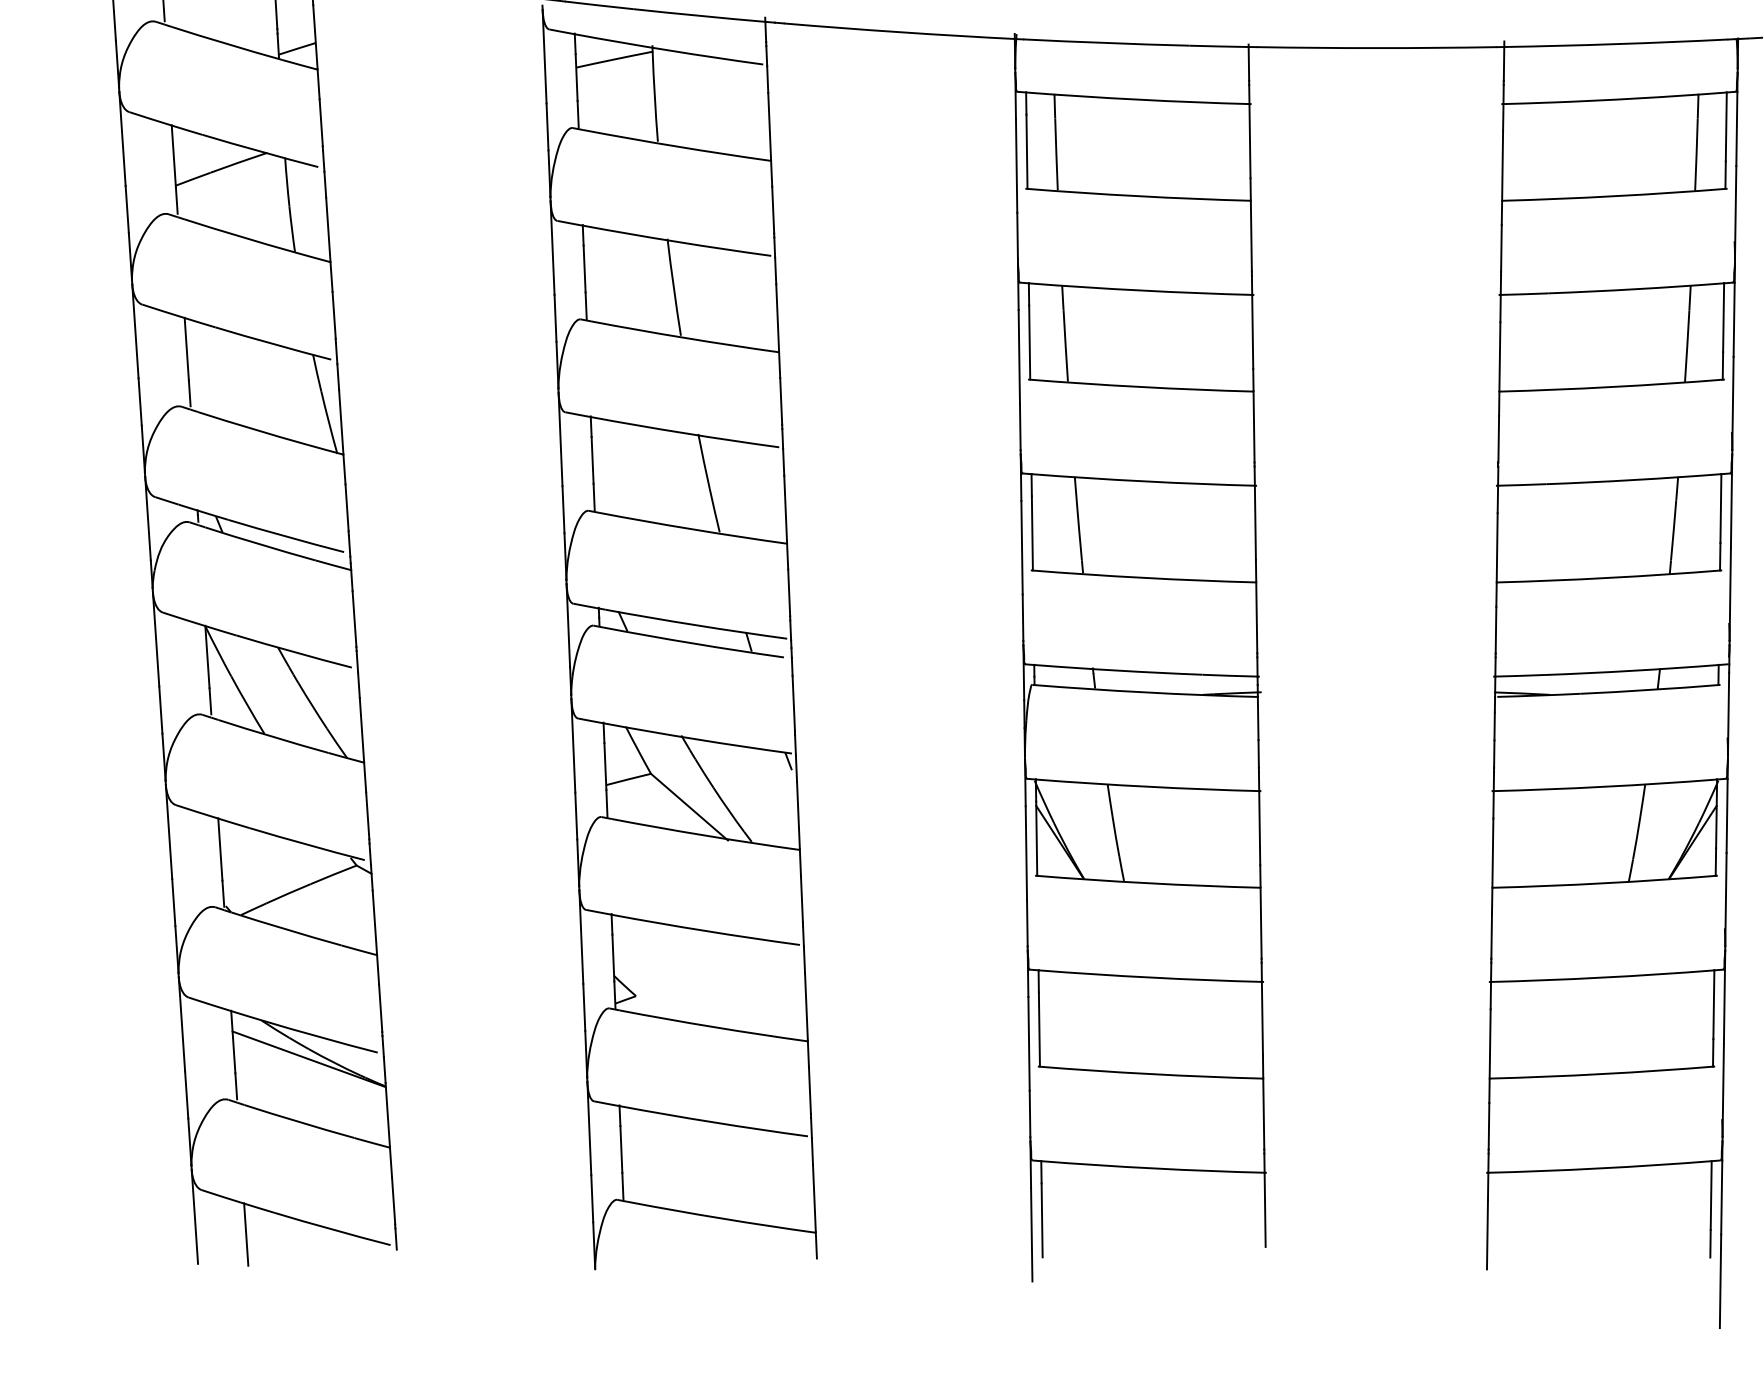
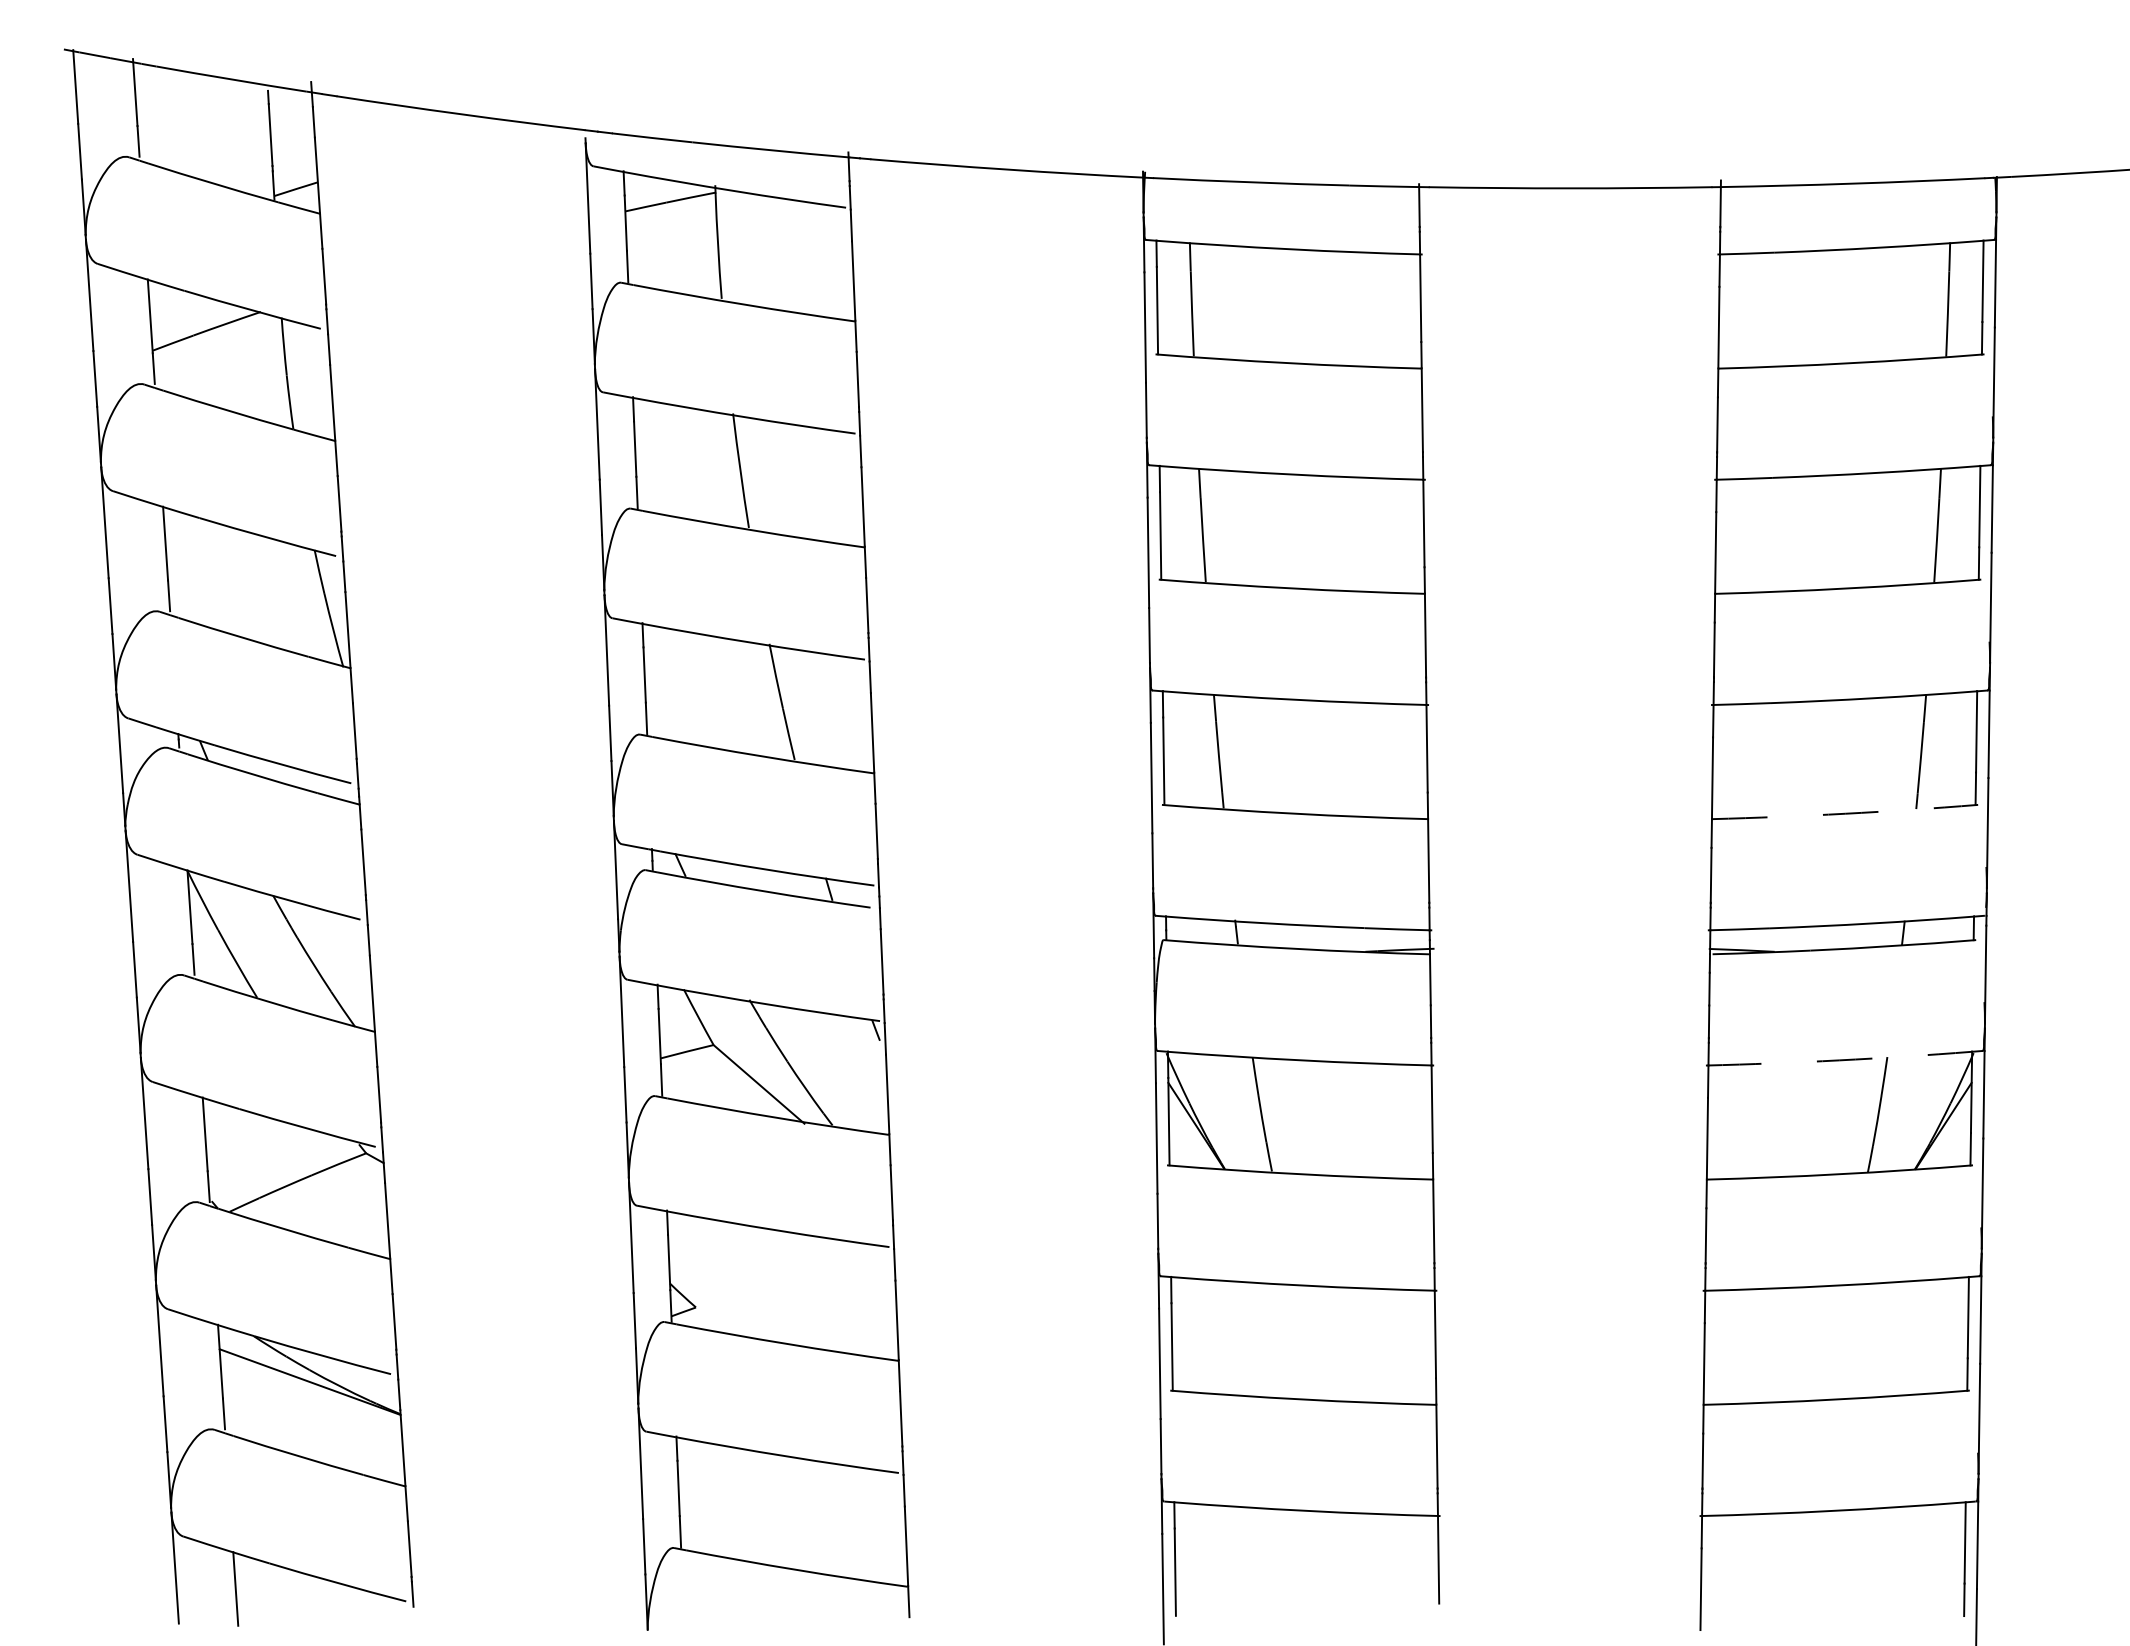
arc: (1609, 577) -> (1845, 813), solid -> dashed
arc: (1604, 786) -> (1839, 1060), solid -> dashed

